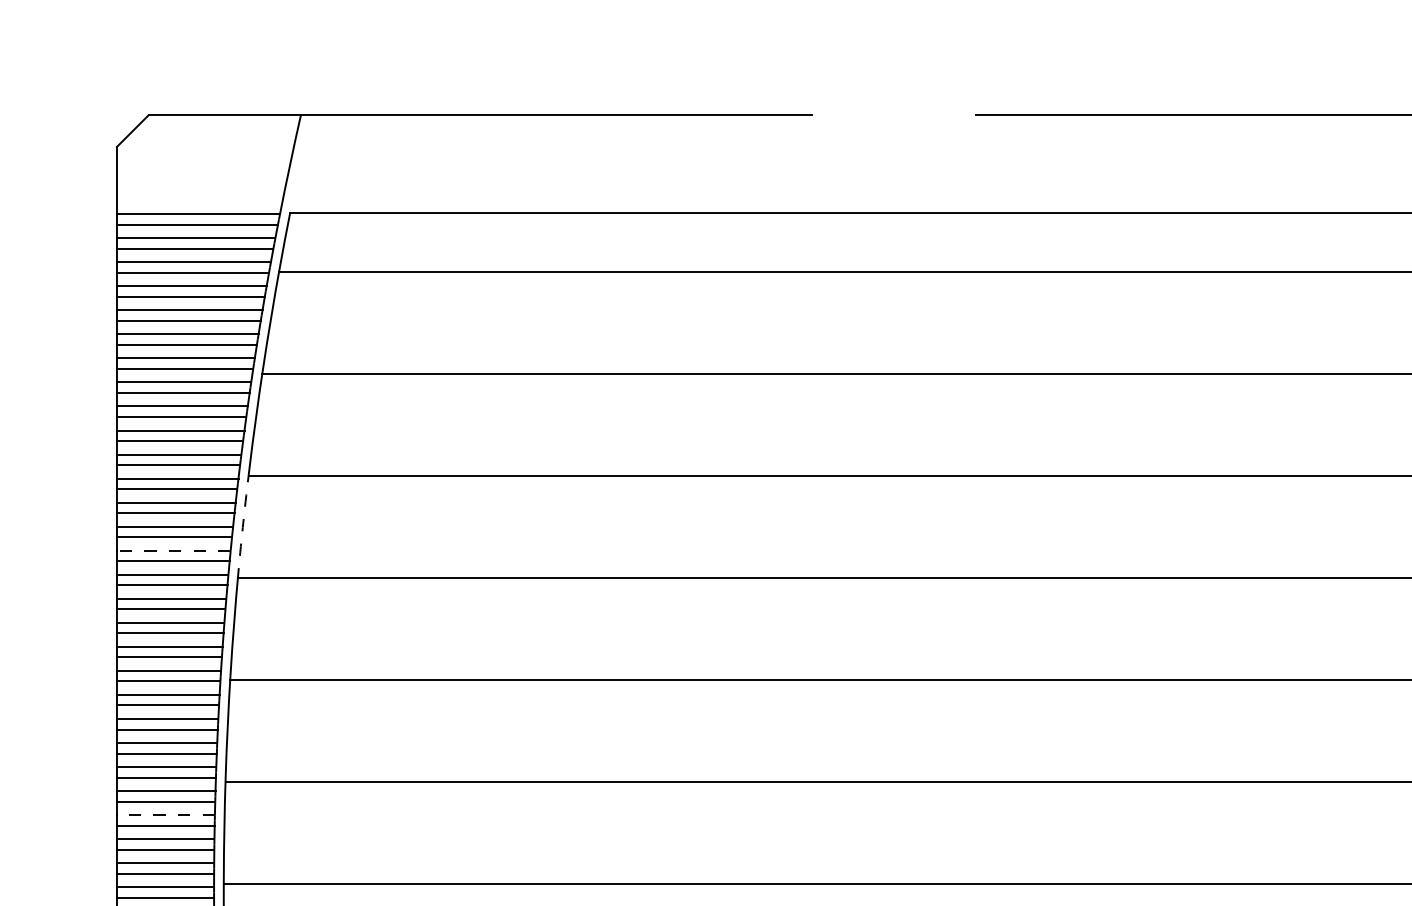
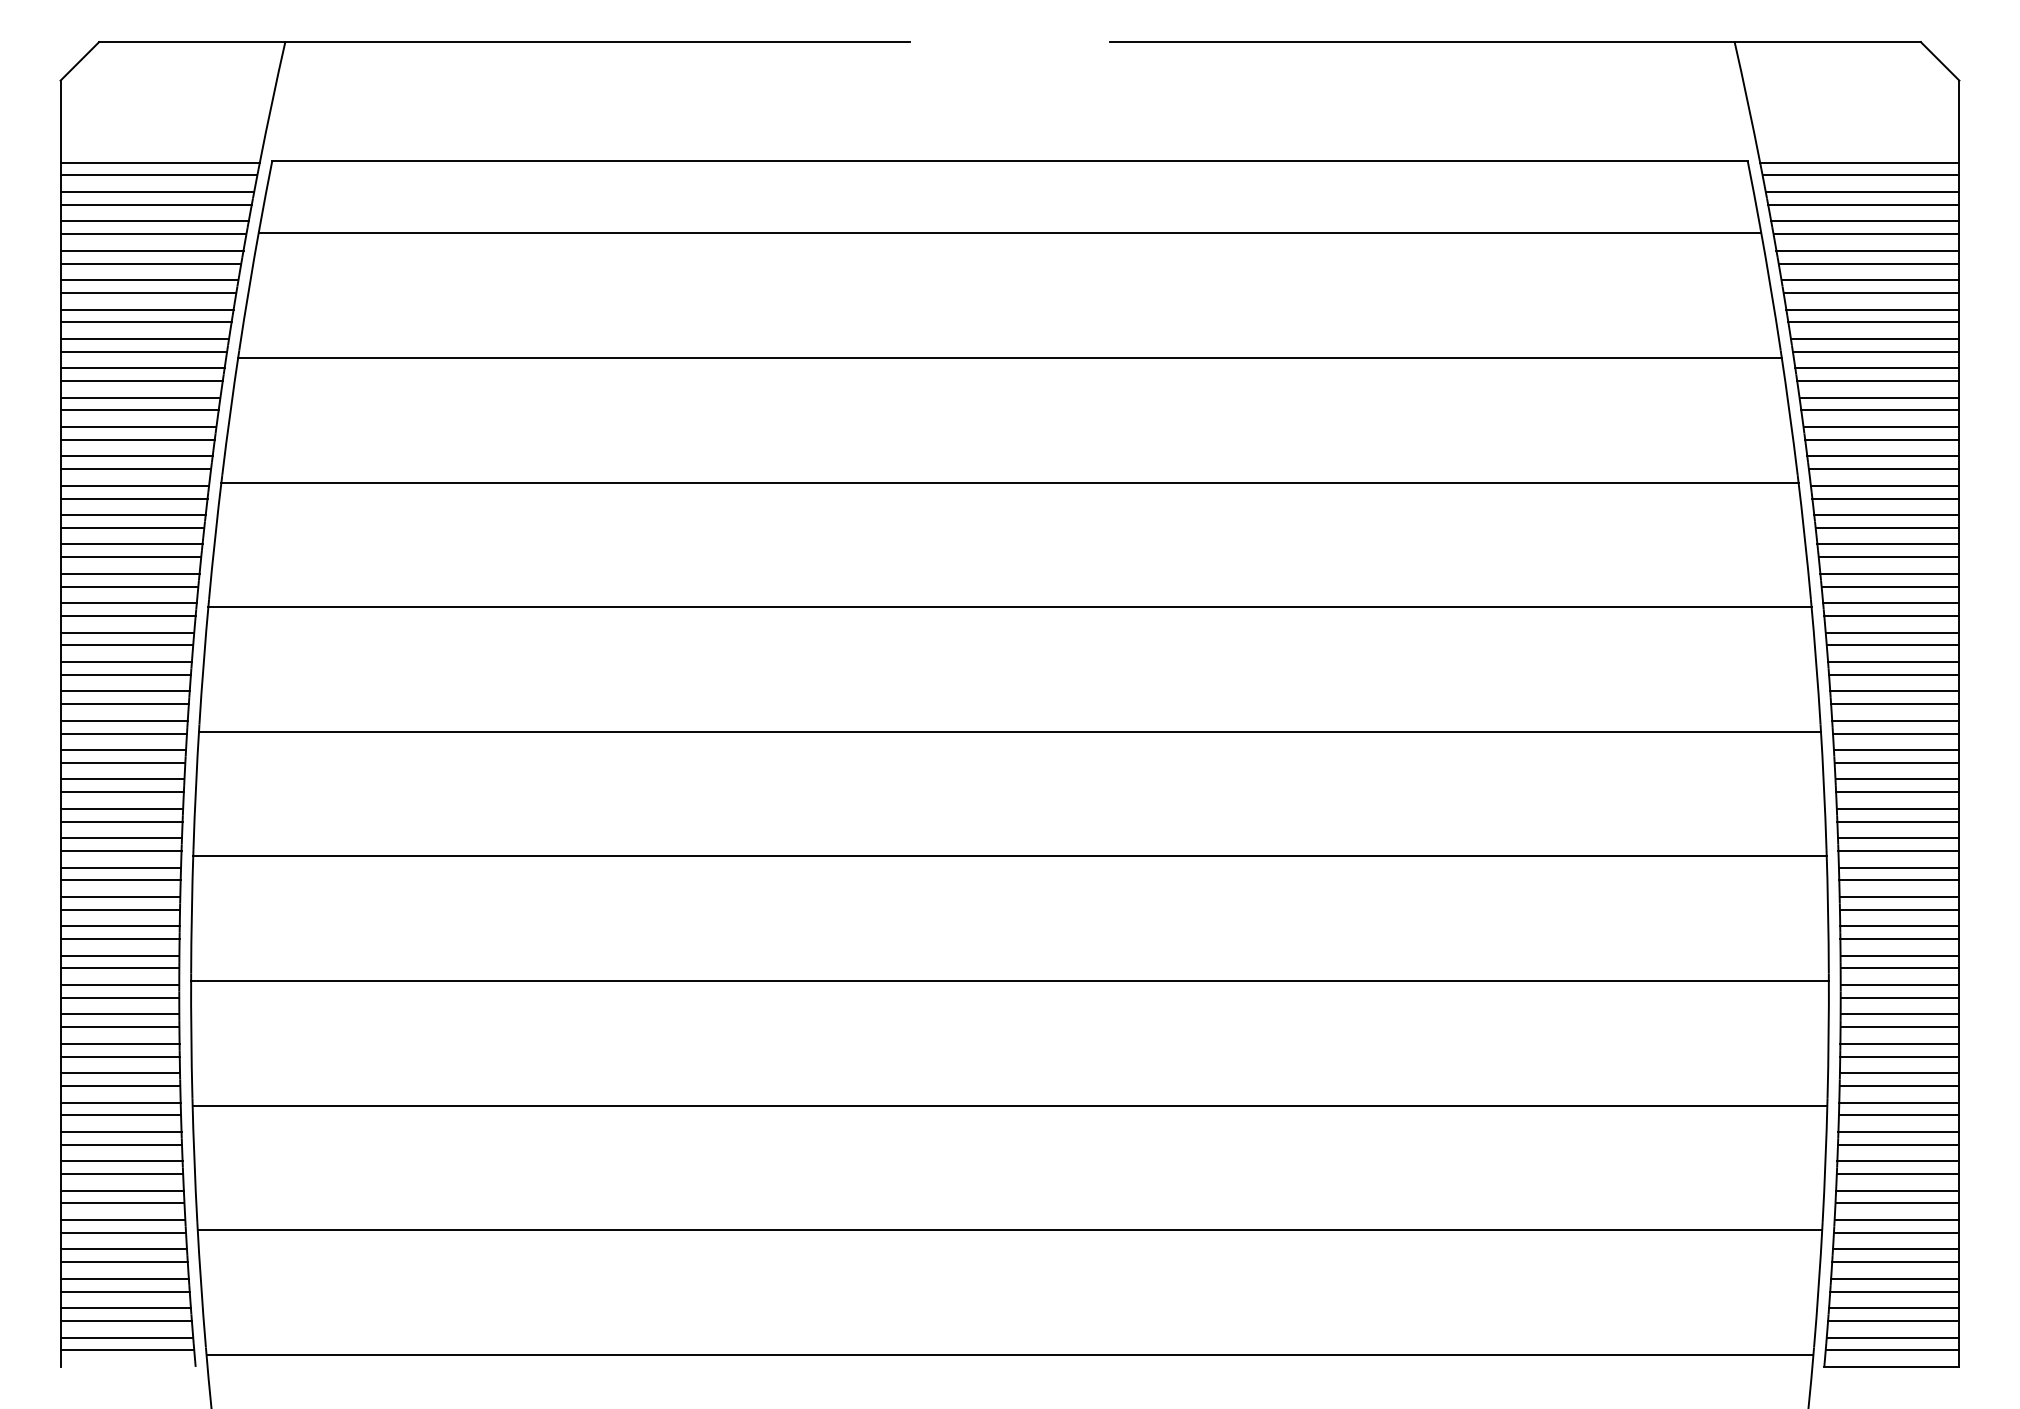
arc: (243, 520) -> (215, 537), dashed -> solid
line: (173, 550) -> (129, 573), dashed -> solid
line: (165, 814) -> (120, 896), dashed -> solid

